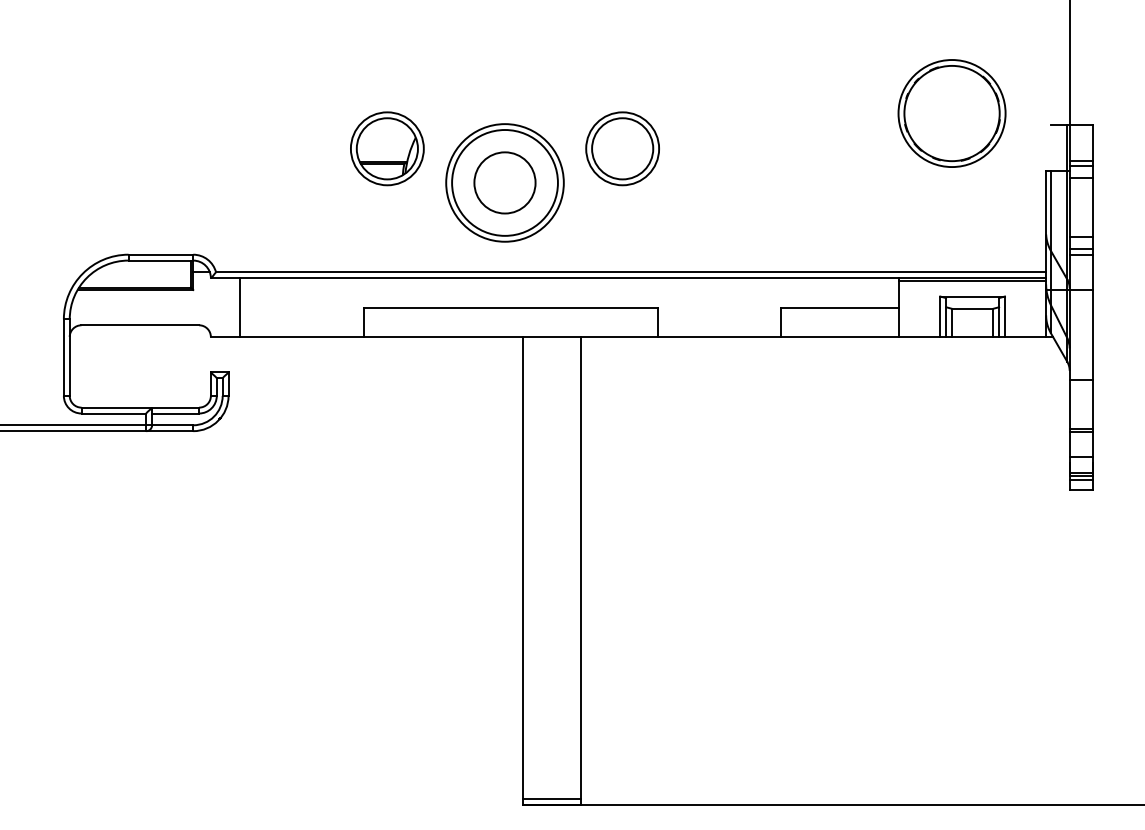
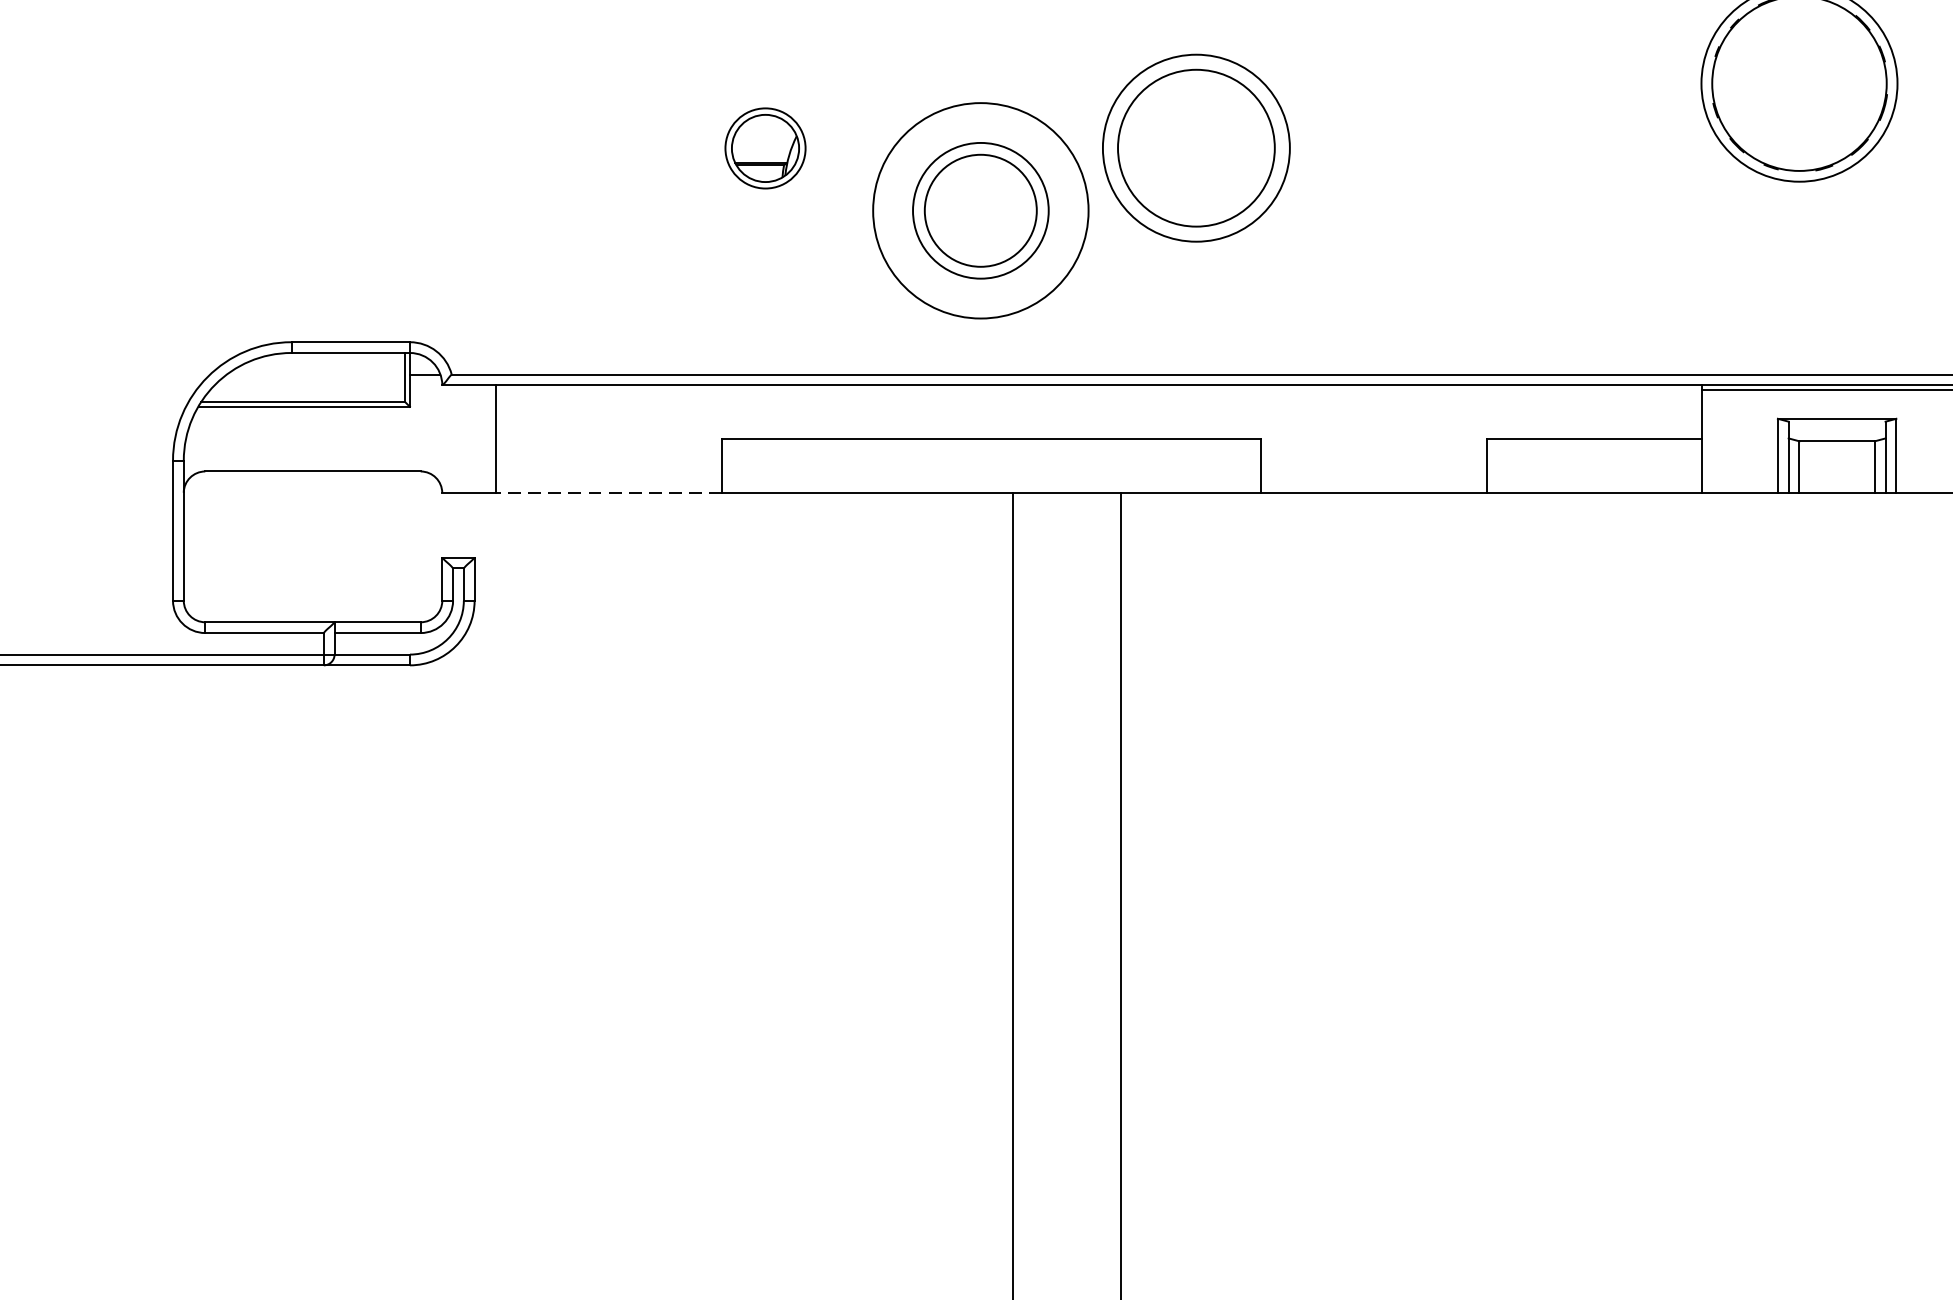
part: (387, 148) -> (765, 147), size x0.6
part: (622, 148) -> (1195, 147), size x1.4
circle: (504, 182) -> (979, 209), size x0.7
line: (302, 337) -> (610, 493), solid -> dashed

